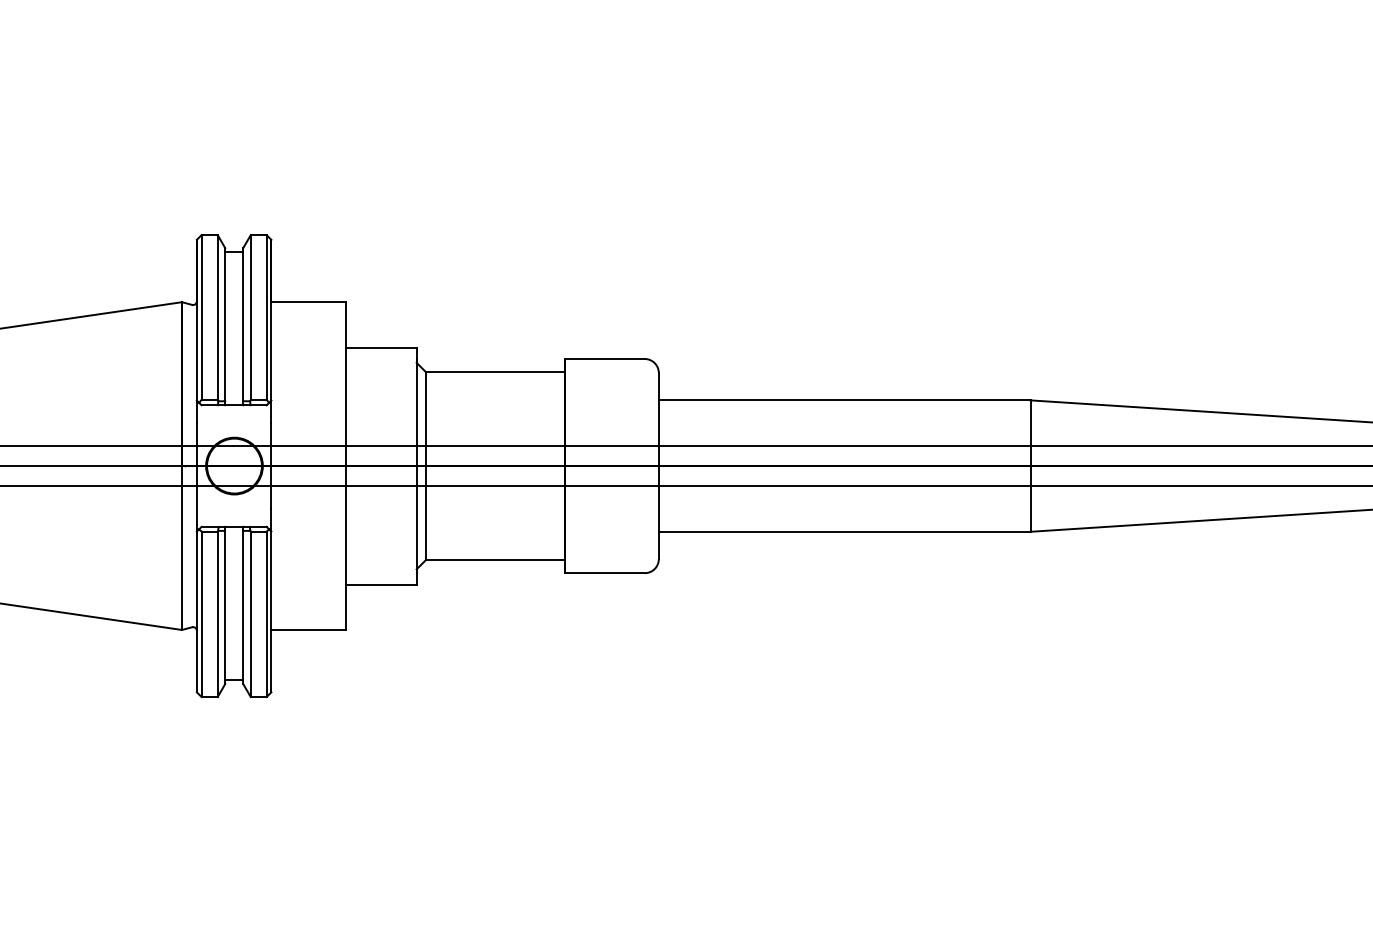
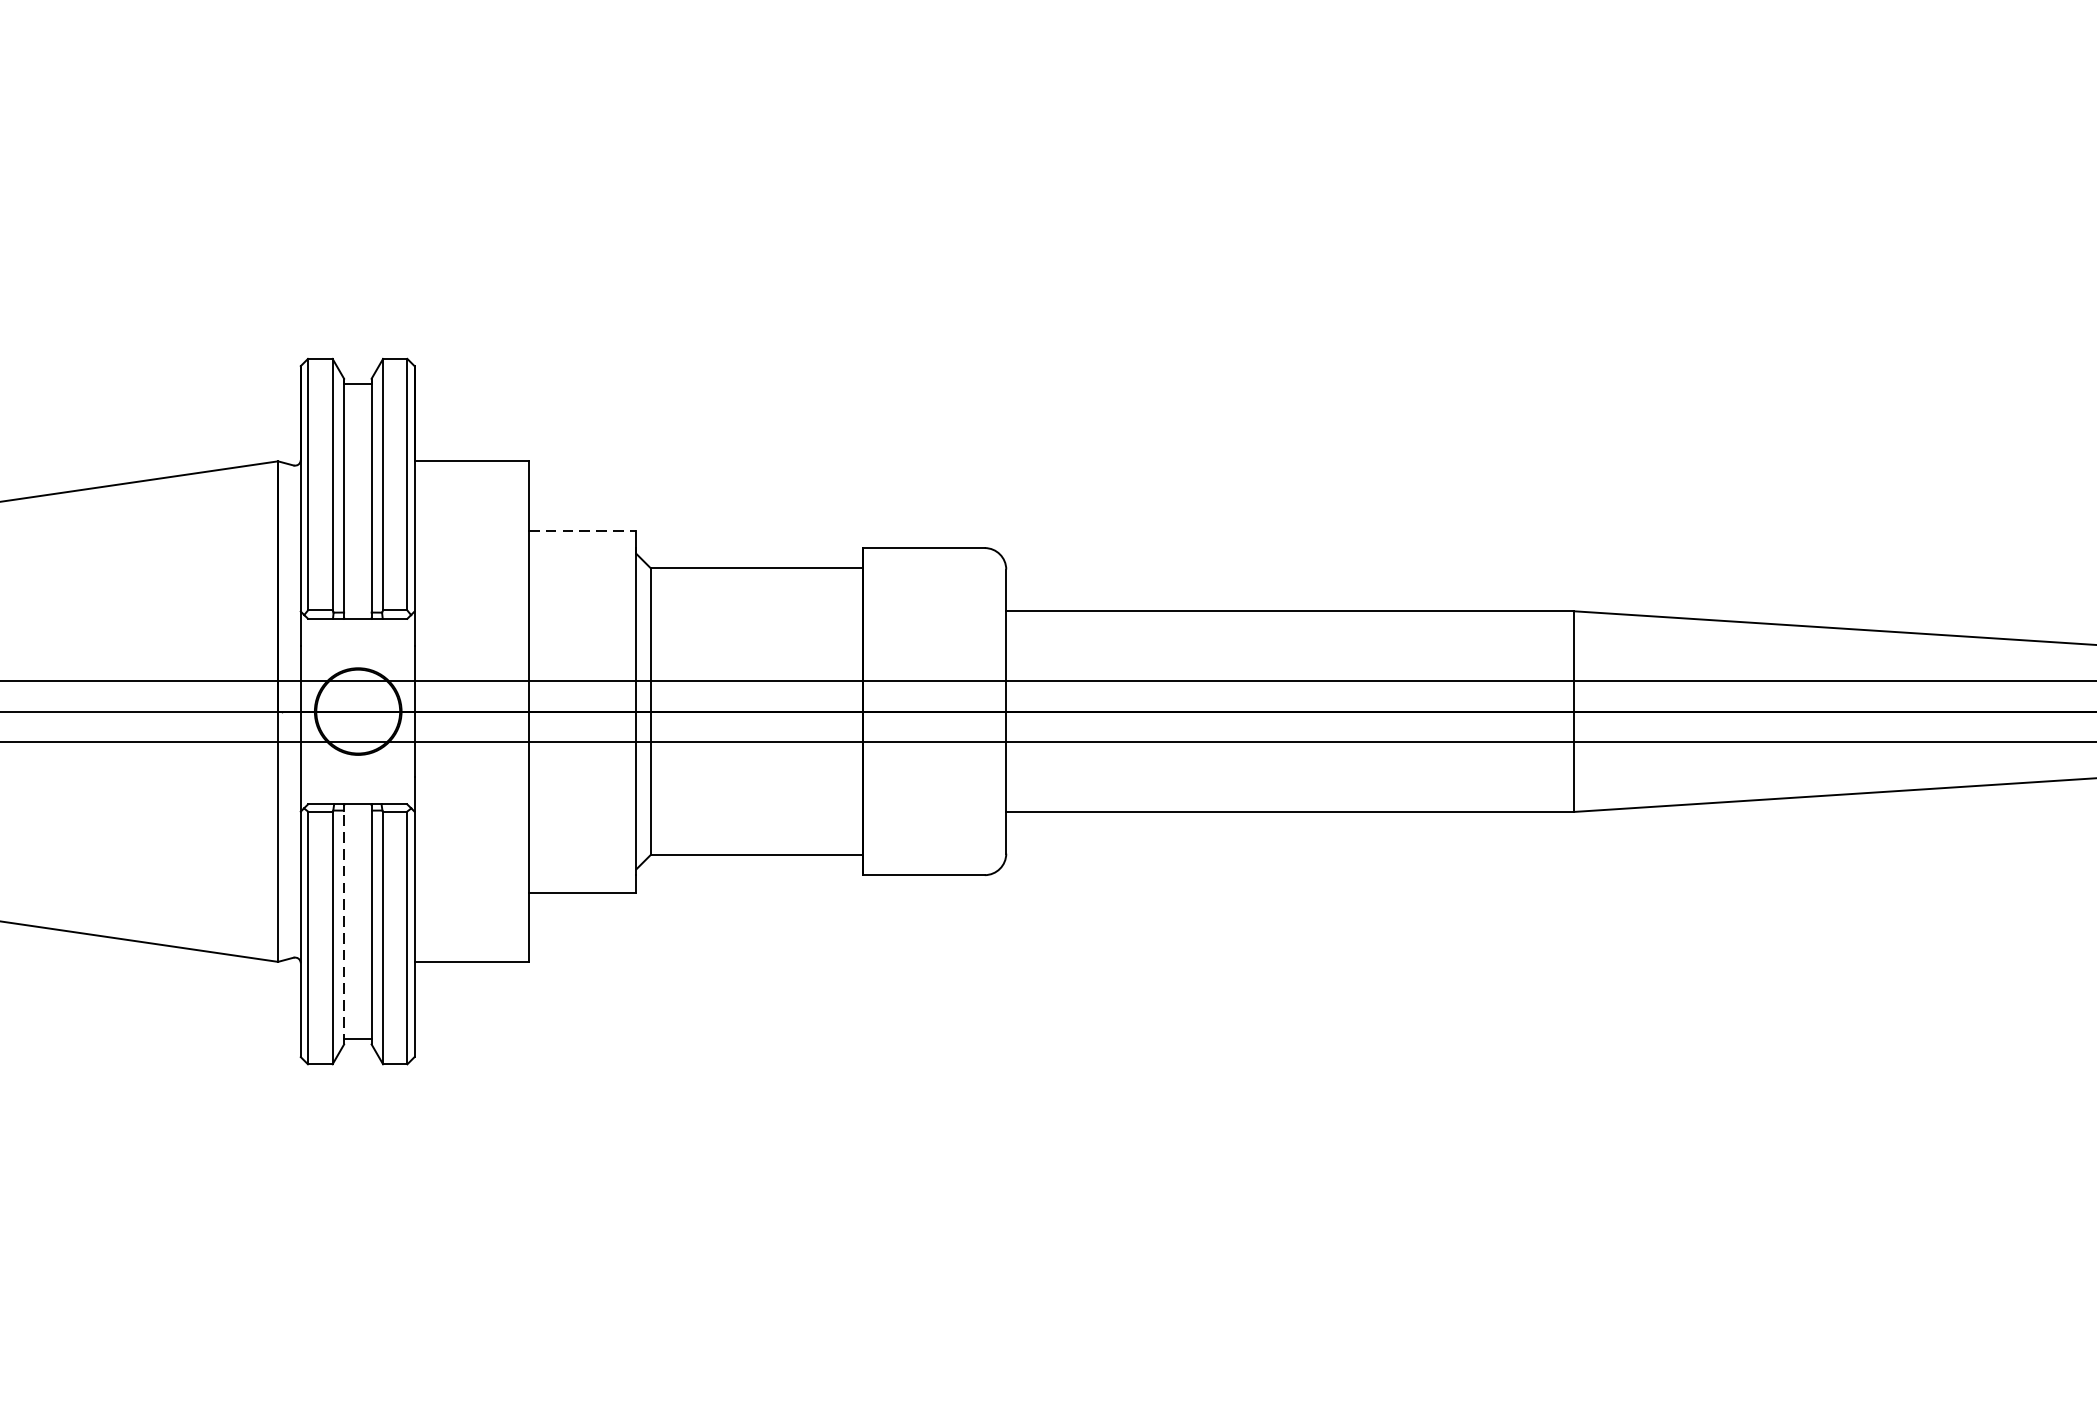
line: (381, 347) -> (582, 530), solid -> dashed
line: (225, 607) -> (344, 927), solid -> dashed

